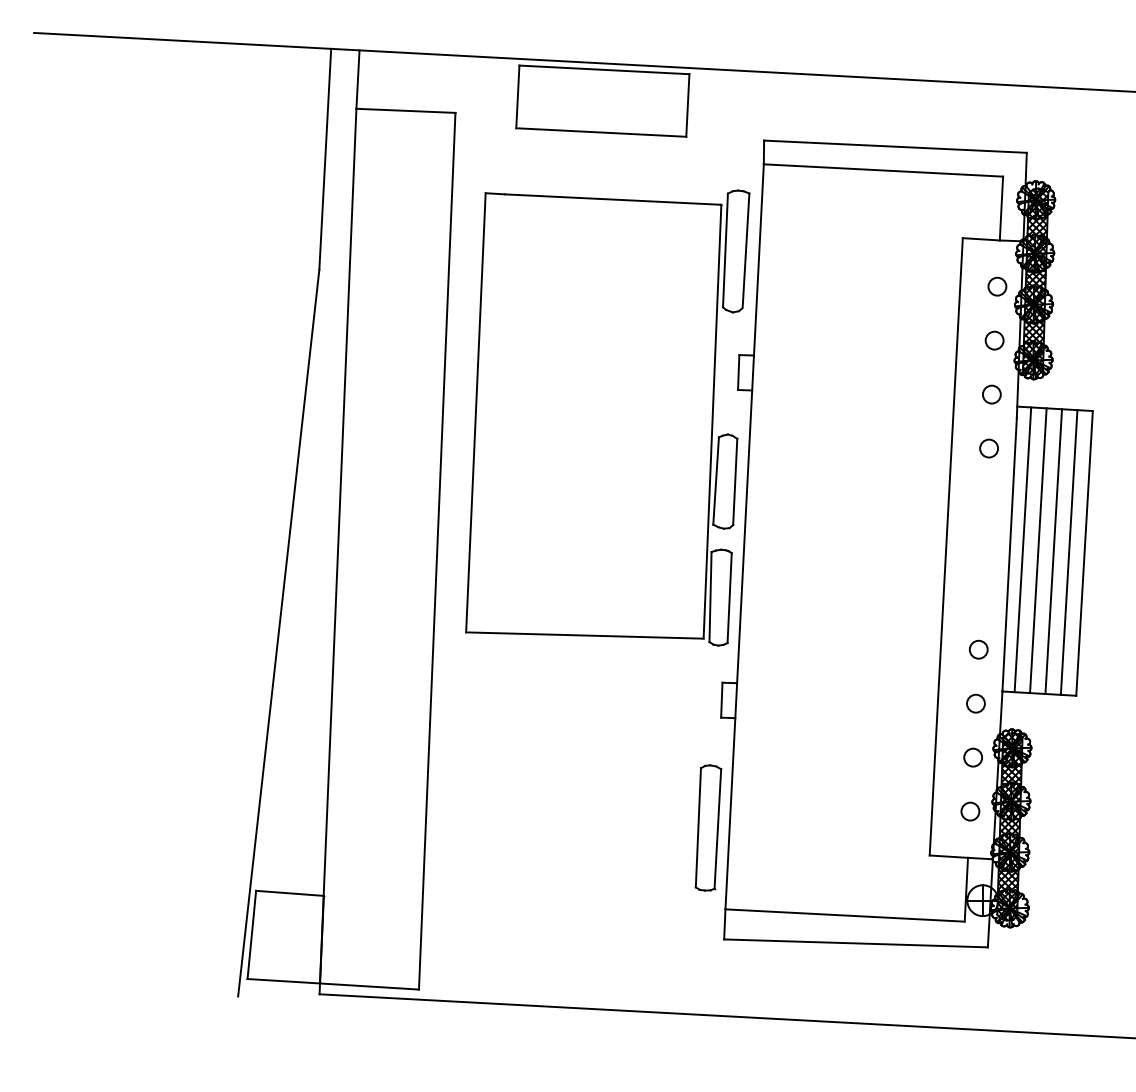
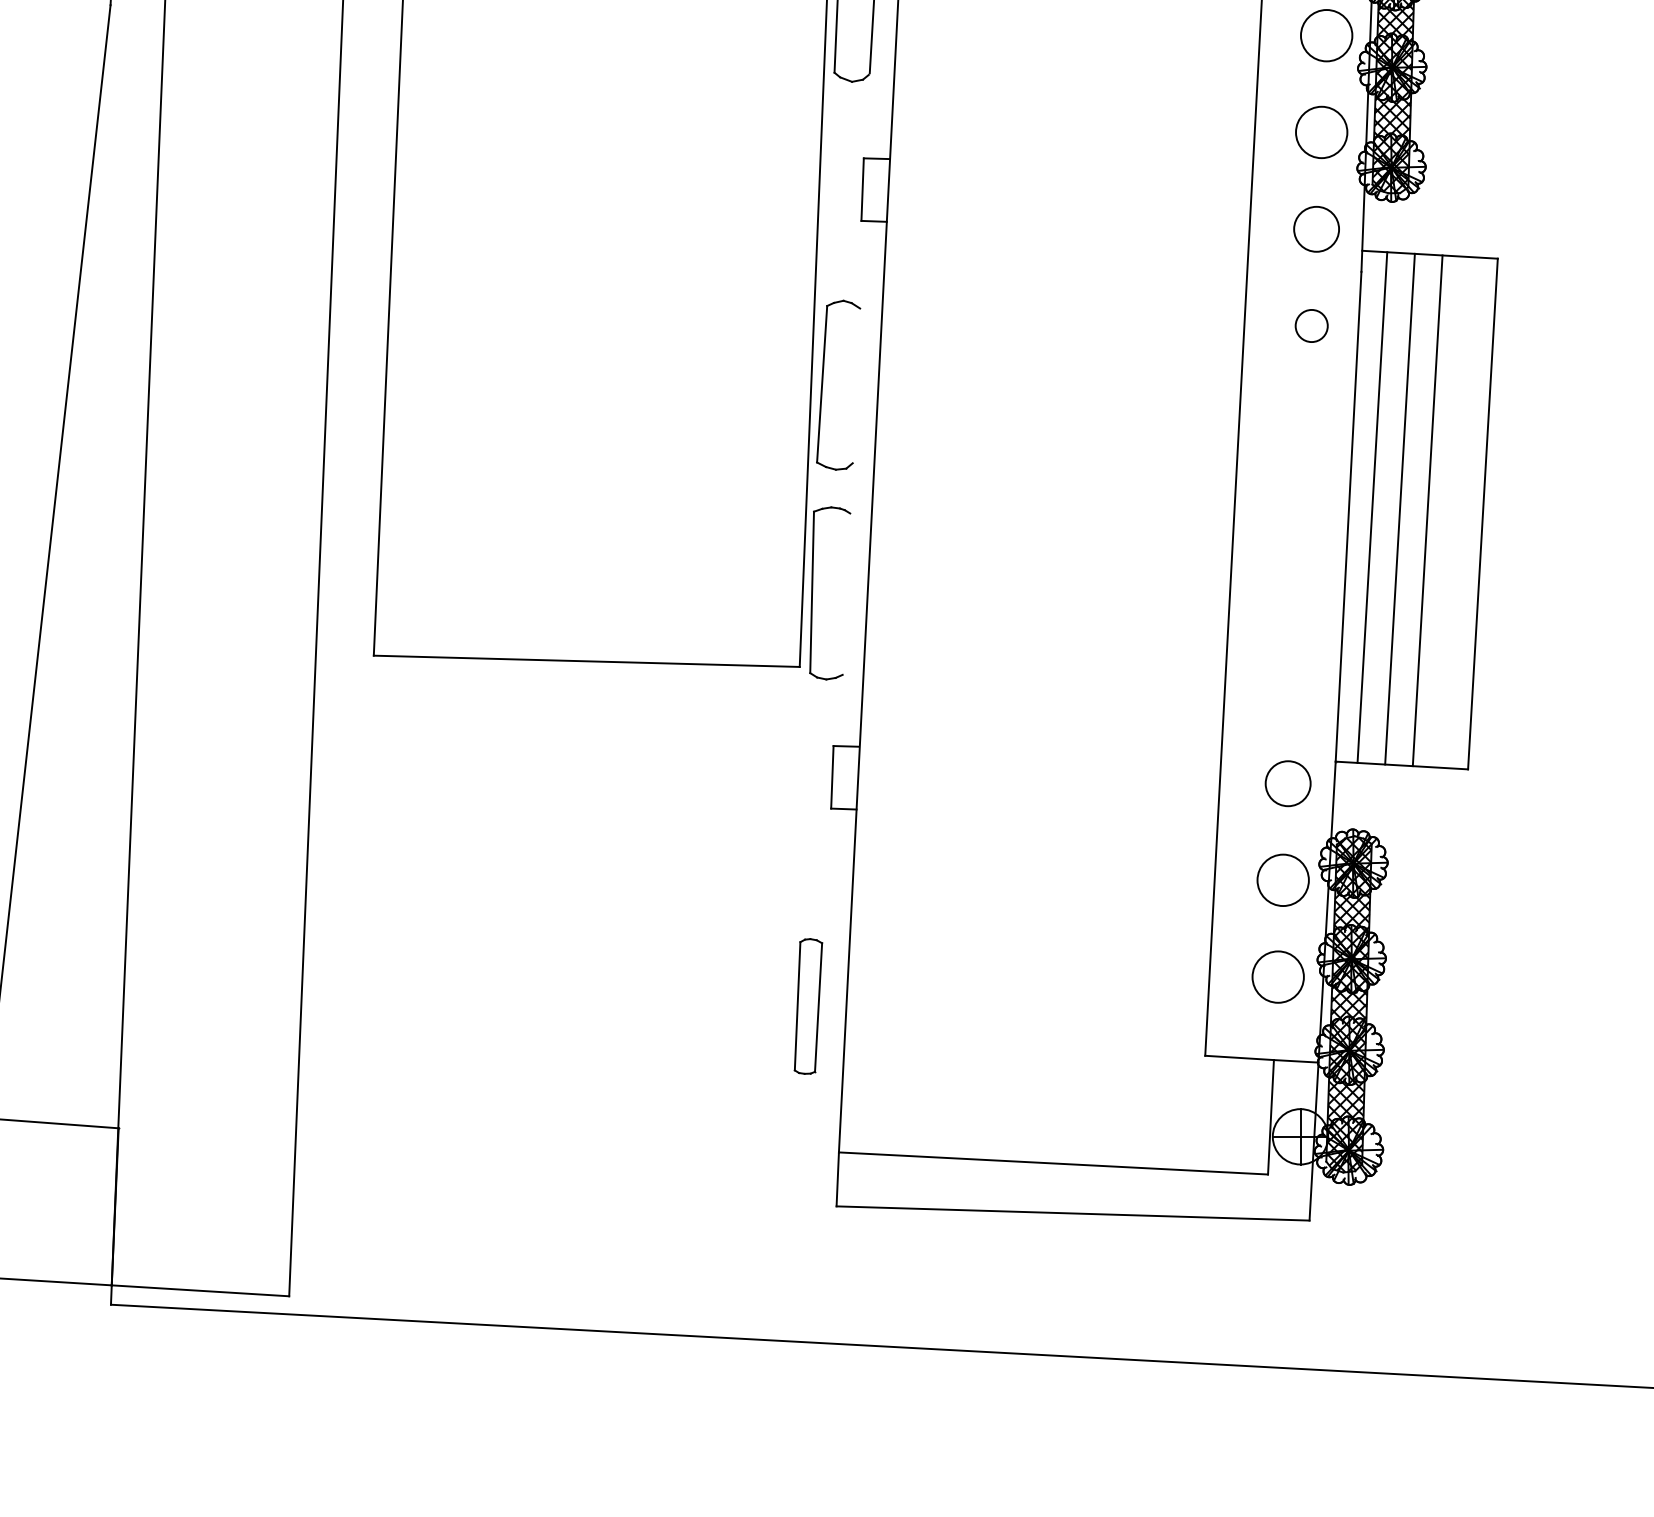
circle: (997, 286) -> (1326, 35), size x1.6
circle: (994, 340) -> (1321, 132), size x1.6
circle: (991, 394) -> (1316, 229), size x1.4
line: (735, 481) -> (856, 385), removed
line: (1068, 552) -> (1454, 512), removed
line: (729, 598) -> (846, 594), removed
circle: (978, 649) -> (1292, 686), removed
circle: (975, 703) -> (1287, 783), size x1.4
circle: (973, 757) -> (1283, 880), size x1.6
circle: (970, 811) -> (1278, 976), size x1.6
part: (708, 827) -> (808, 1005), size x0.6

